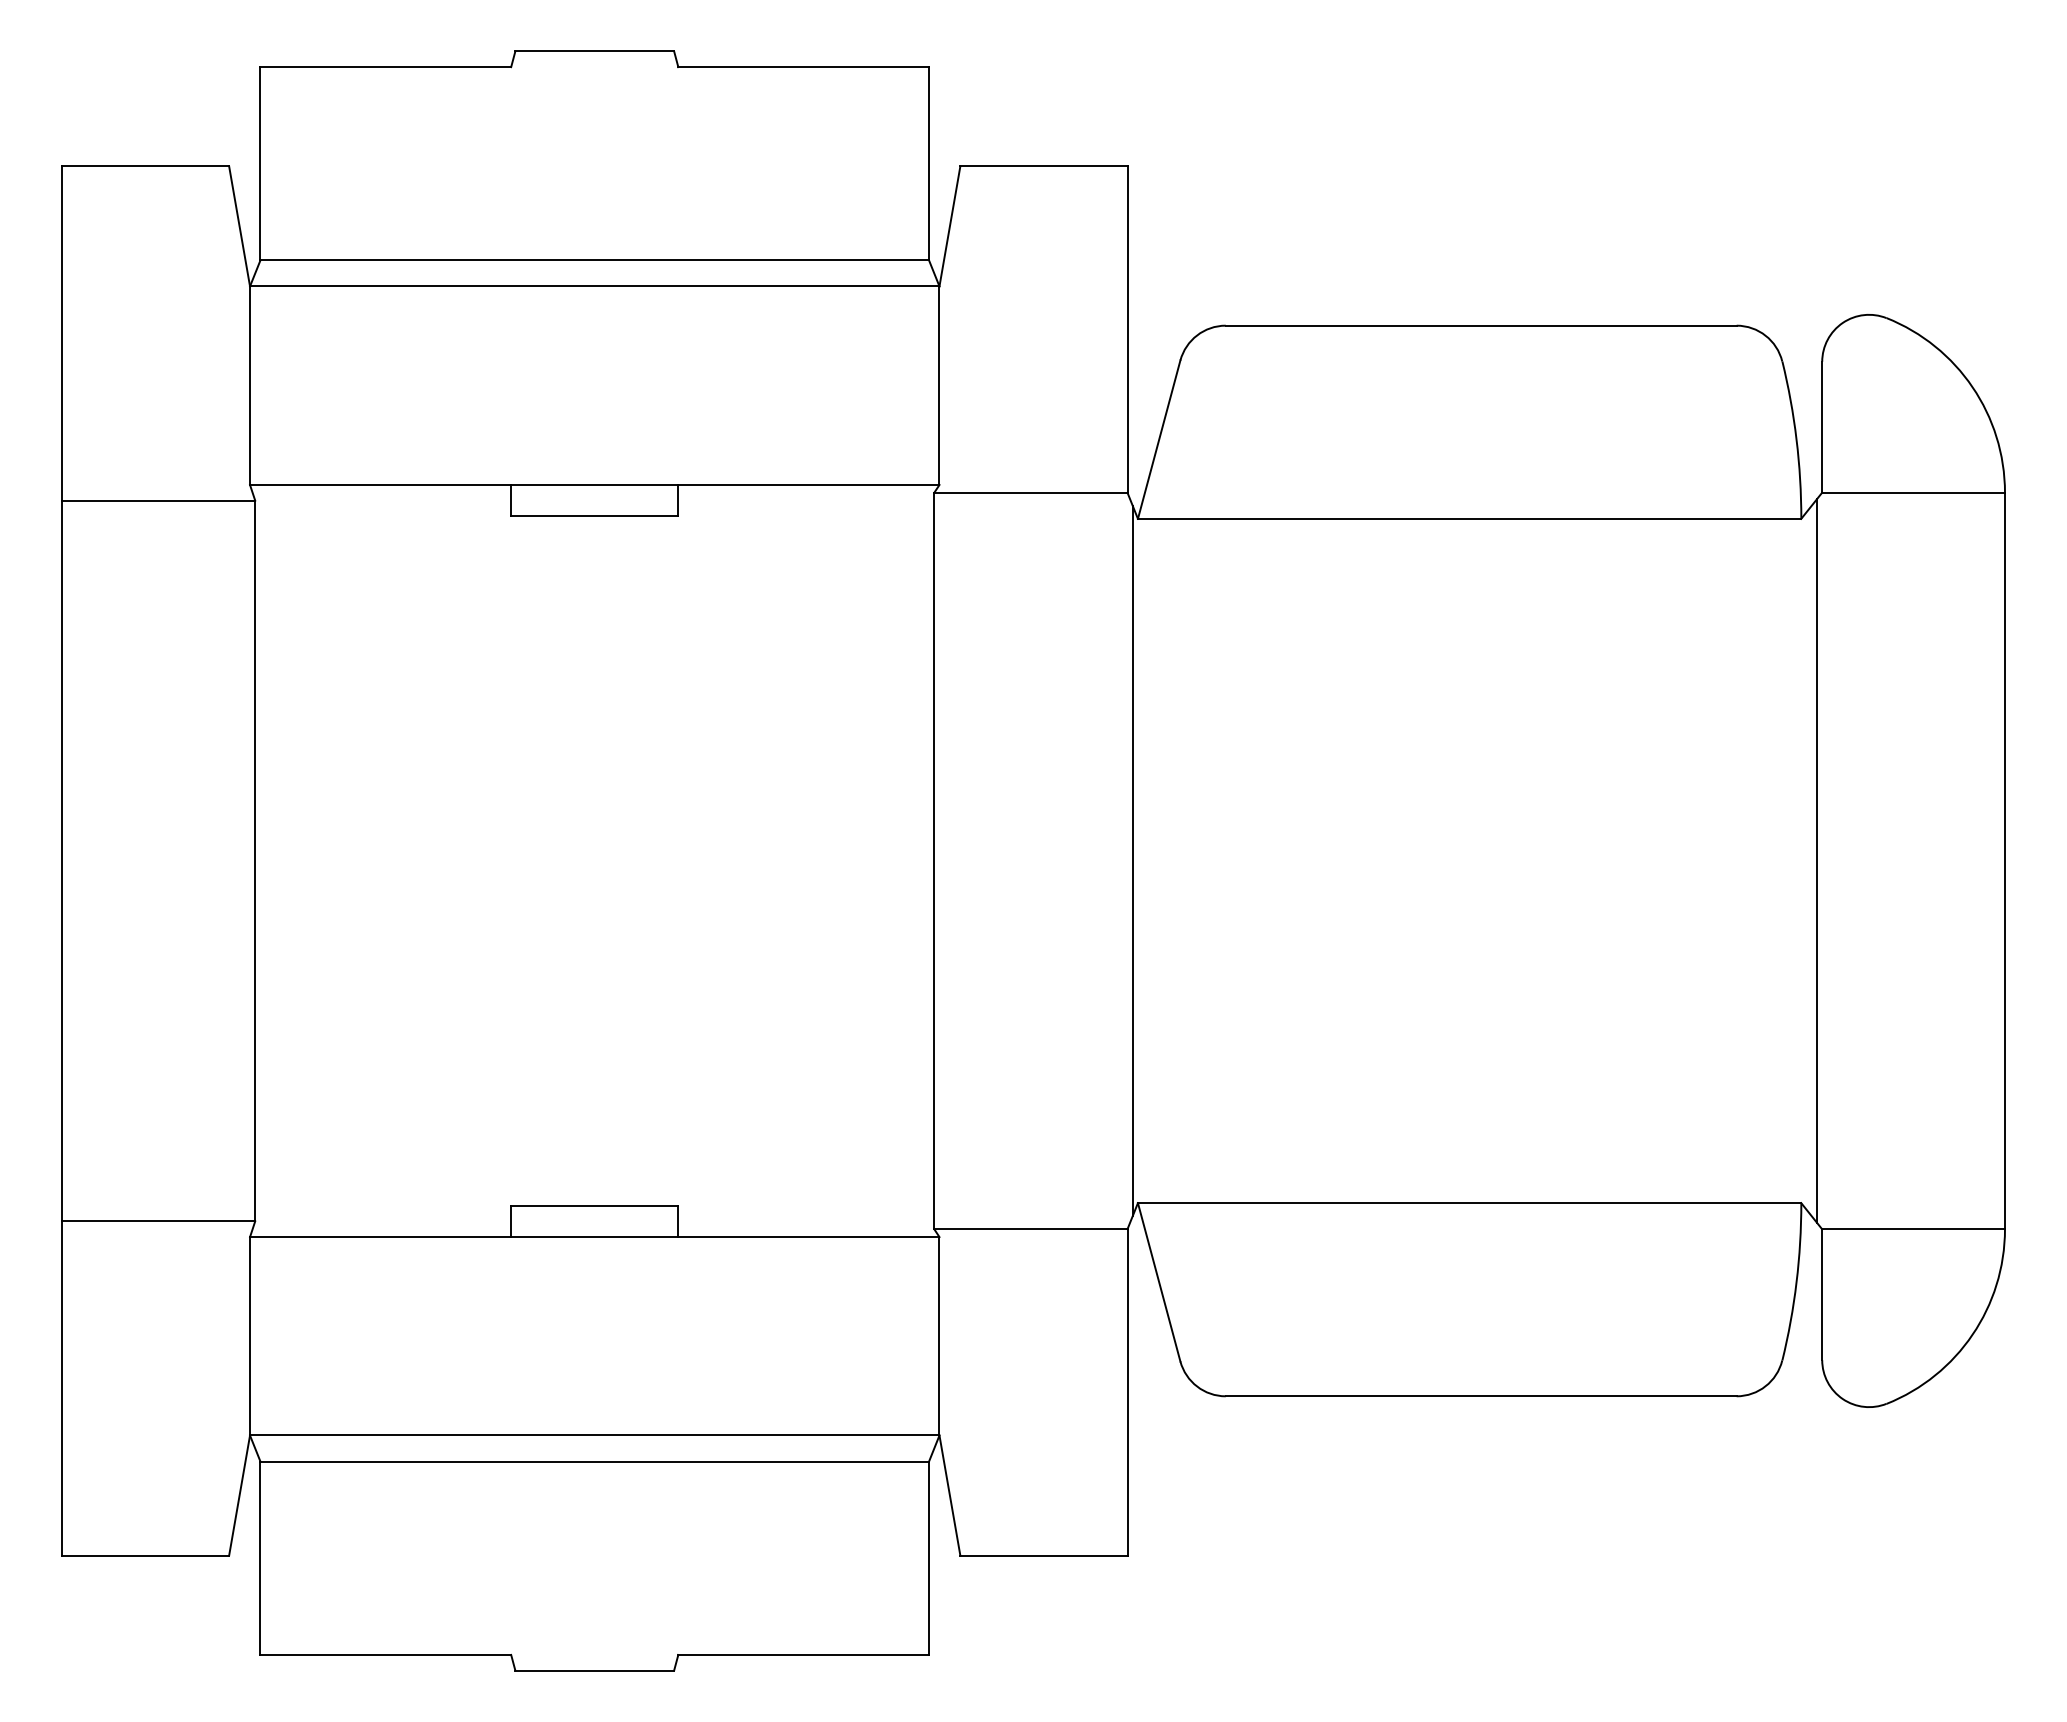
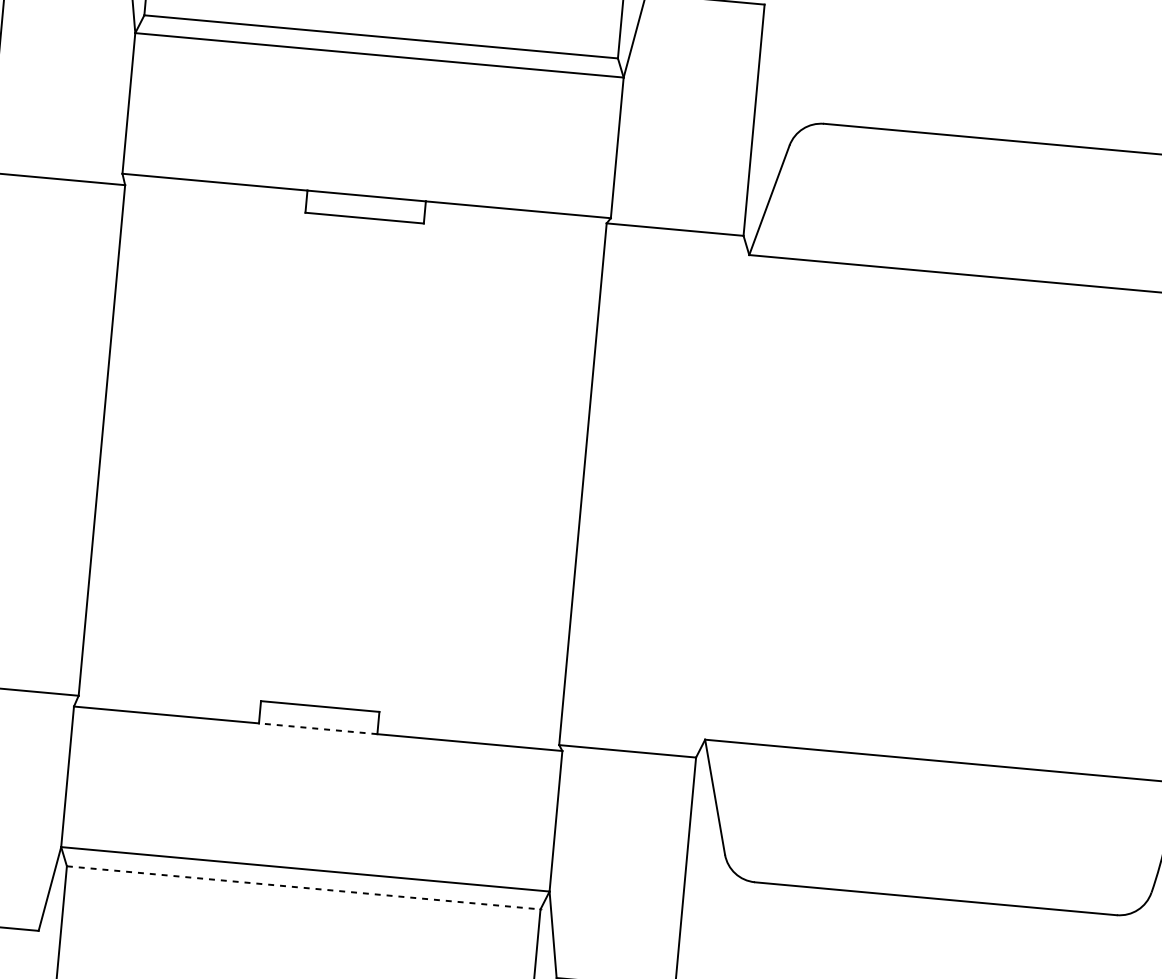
line: (1132, 860) -> (723, 496), removed
line: (594, 1237) -> (317, 729), solid -> dashed
line: (595, 1461) -> (304, 887), solid -> dashed

